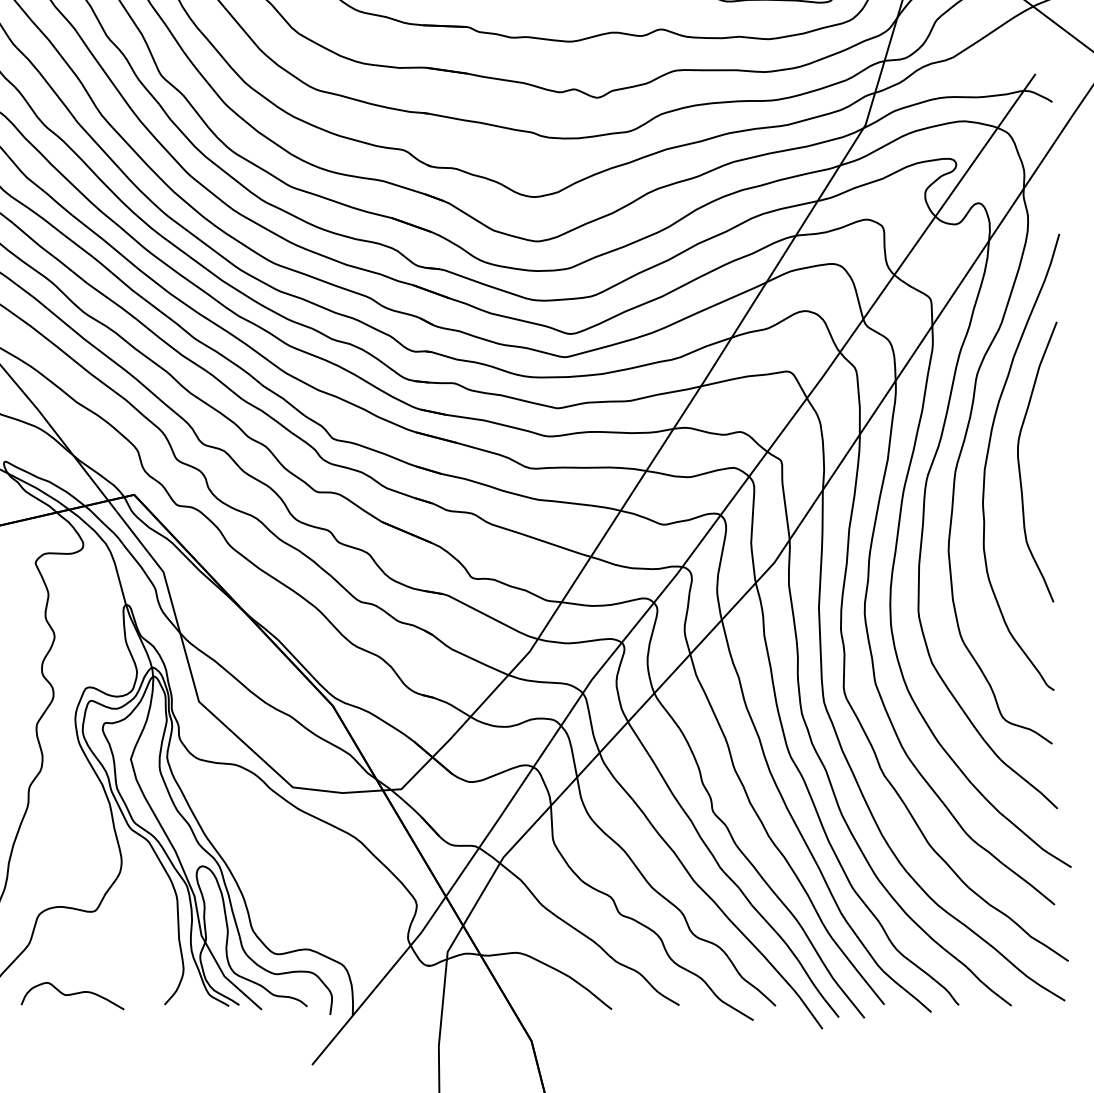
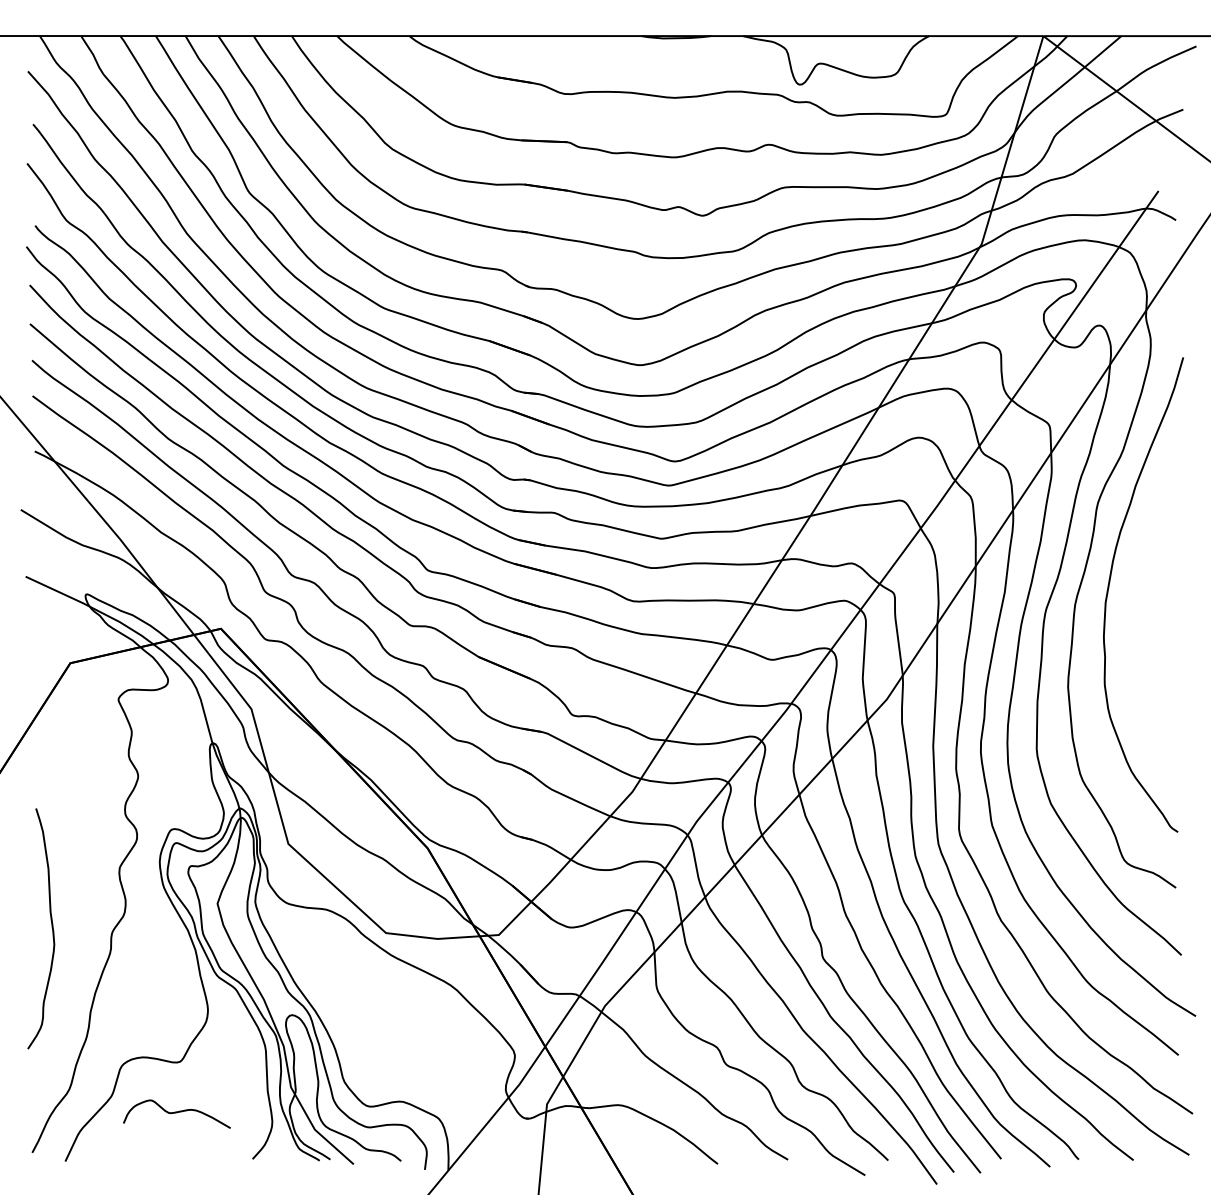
curve: (1020, 465) -> (1142, 598), removed
curve: (72, 995) -> (176, 1113), moved

